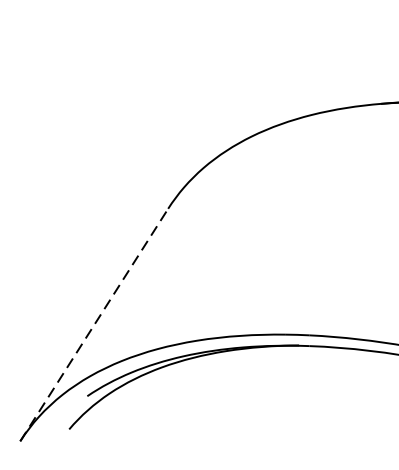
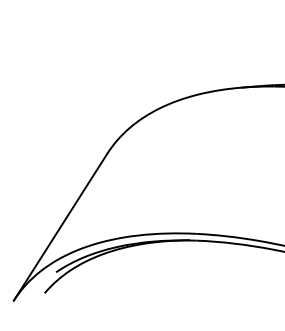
line: (94, 323) -> (60, 226), dashed -> solid

